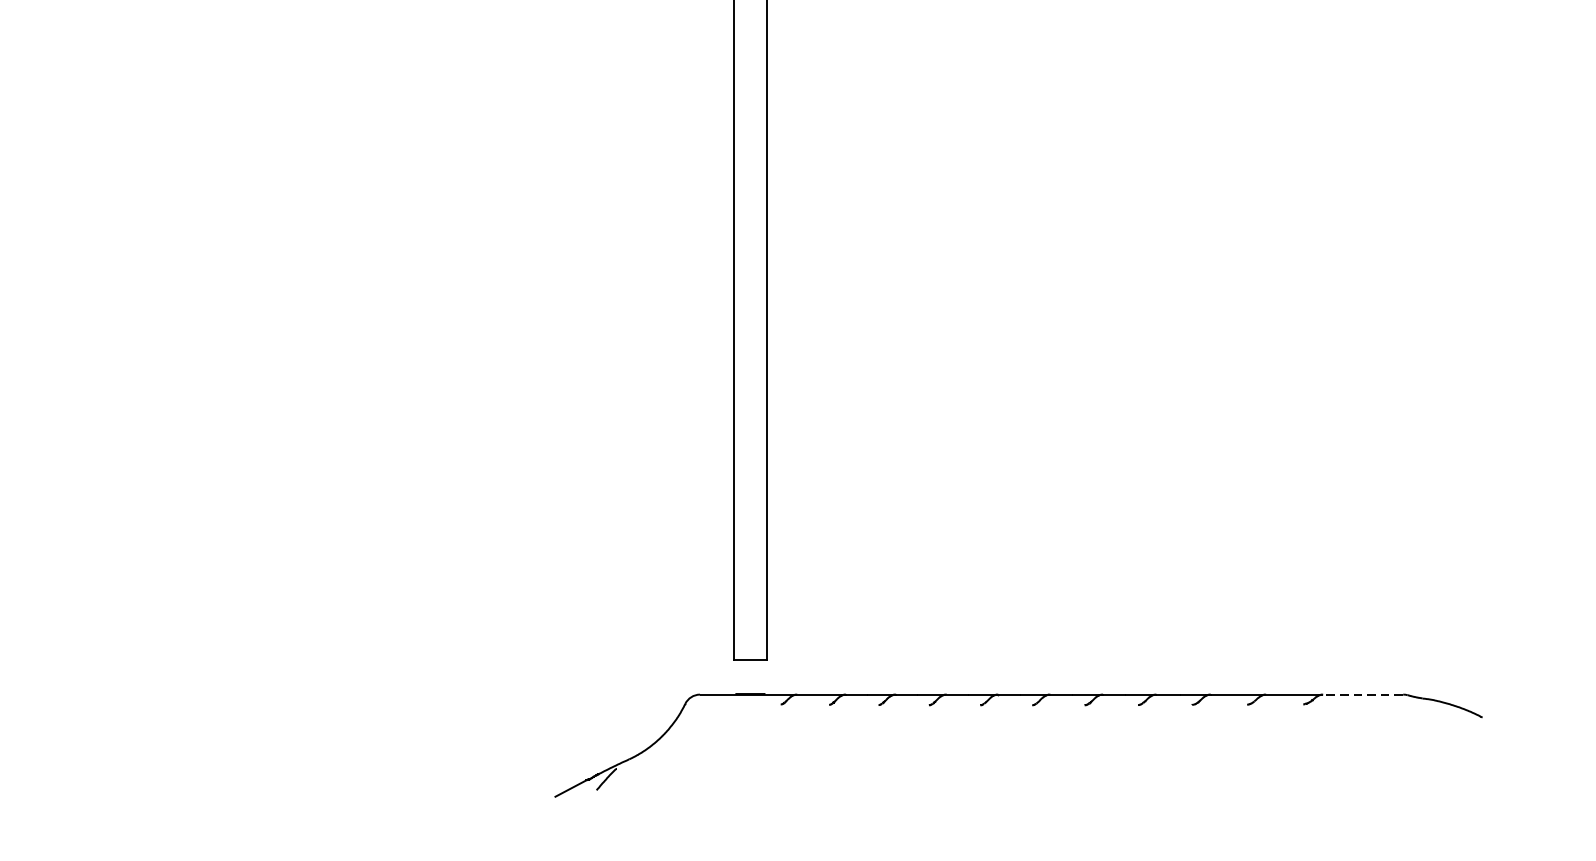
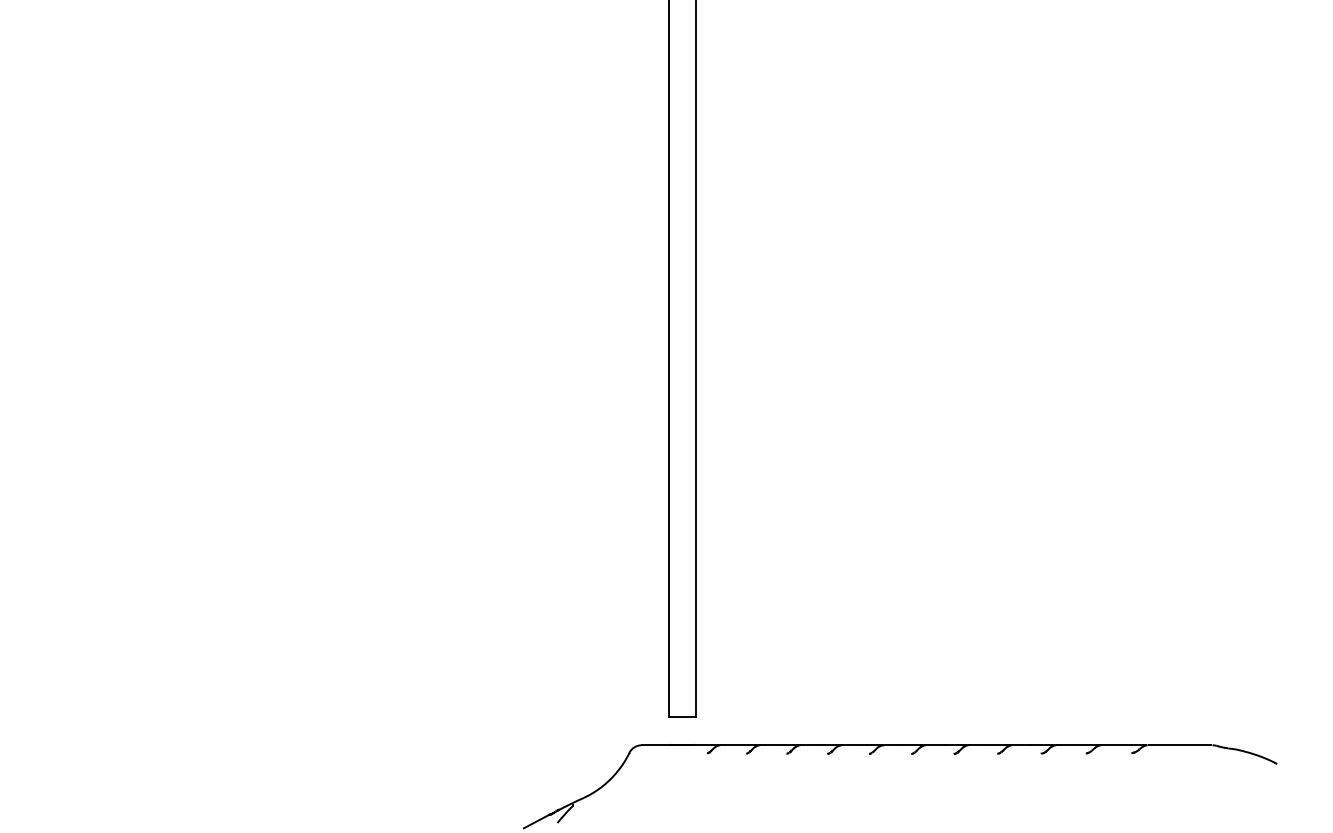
line: (1362, 694) -> (1179, 745), dashed -> solid

